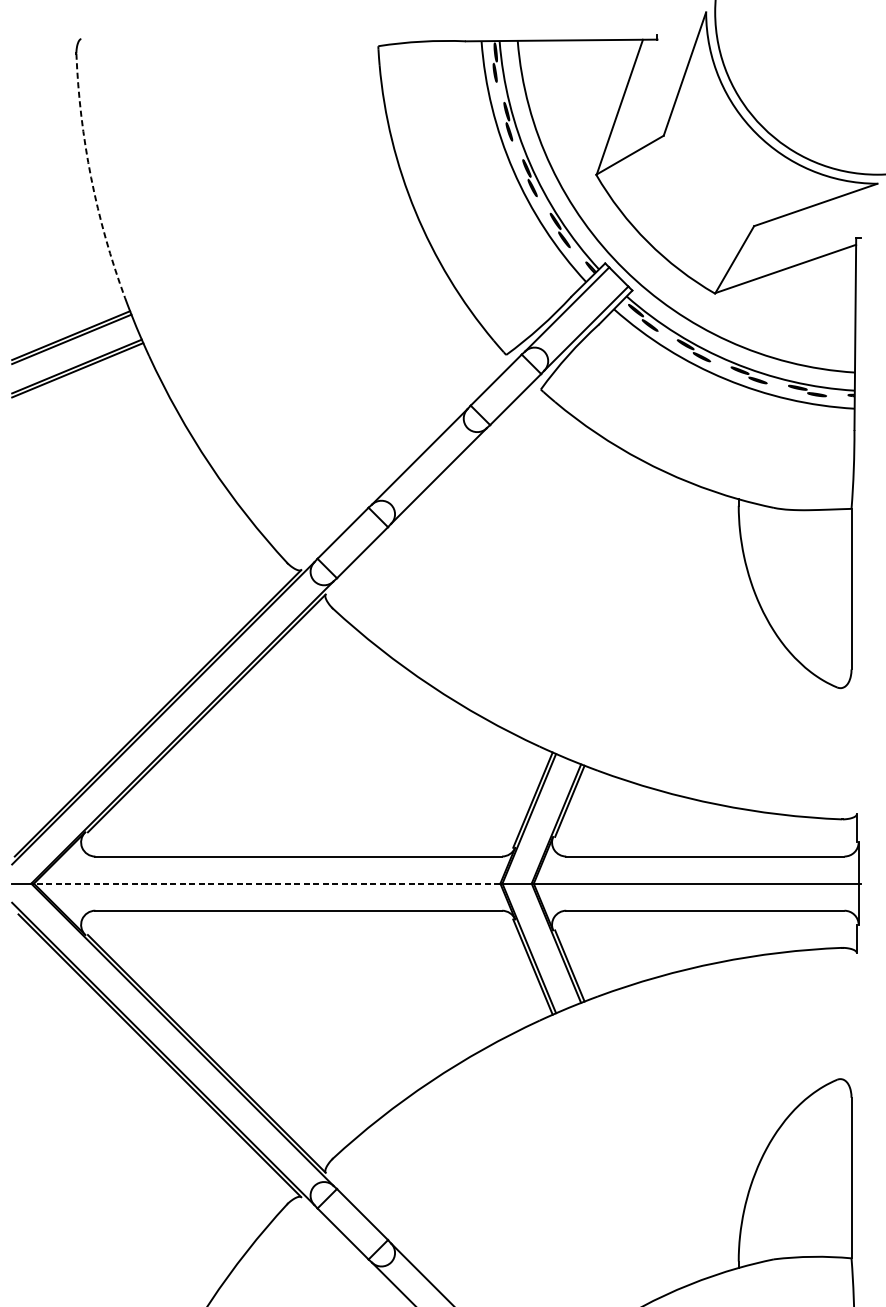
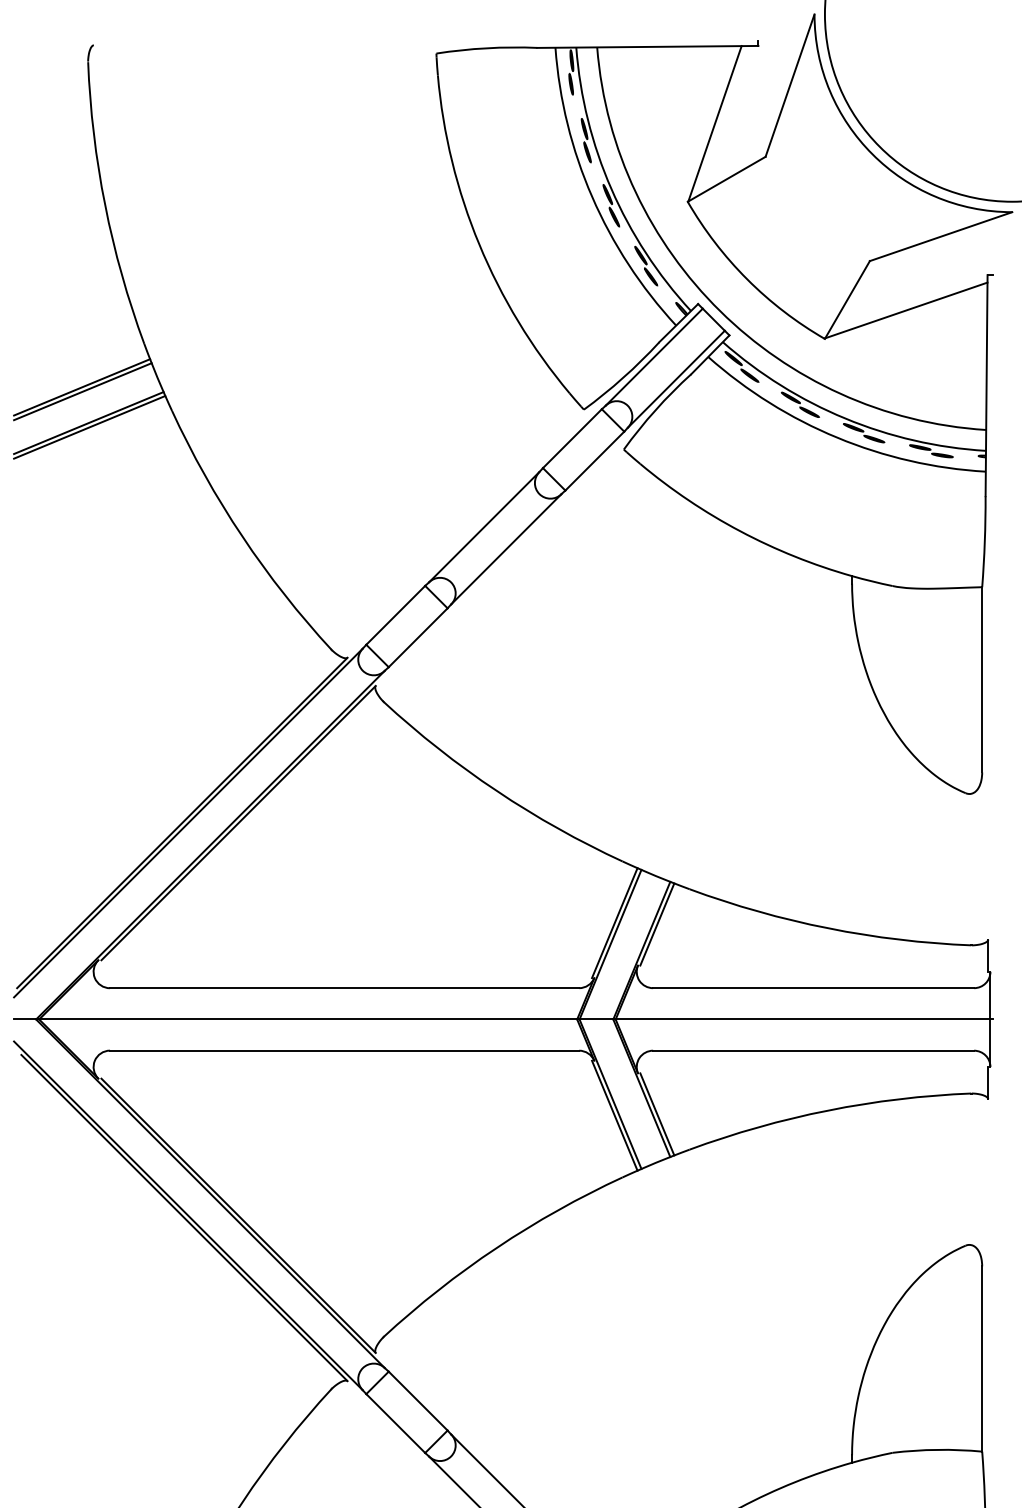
arc: (91, 177) -> (105, 205), dashed -> solid
line: (267, 883) -> (308, 1019), dashed -> solid

